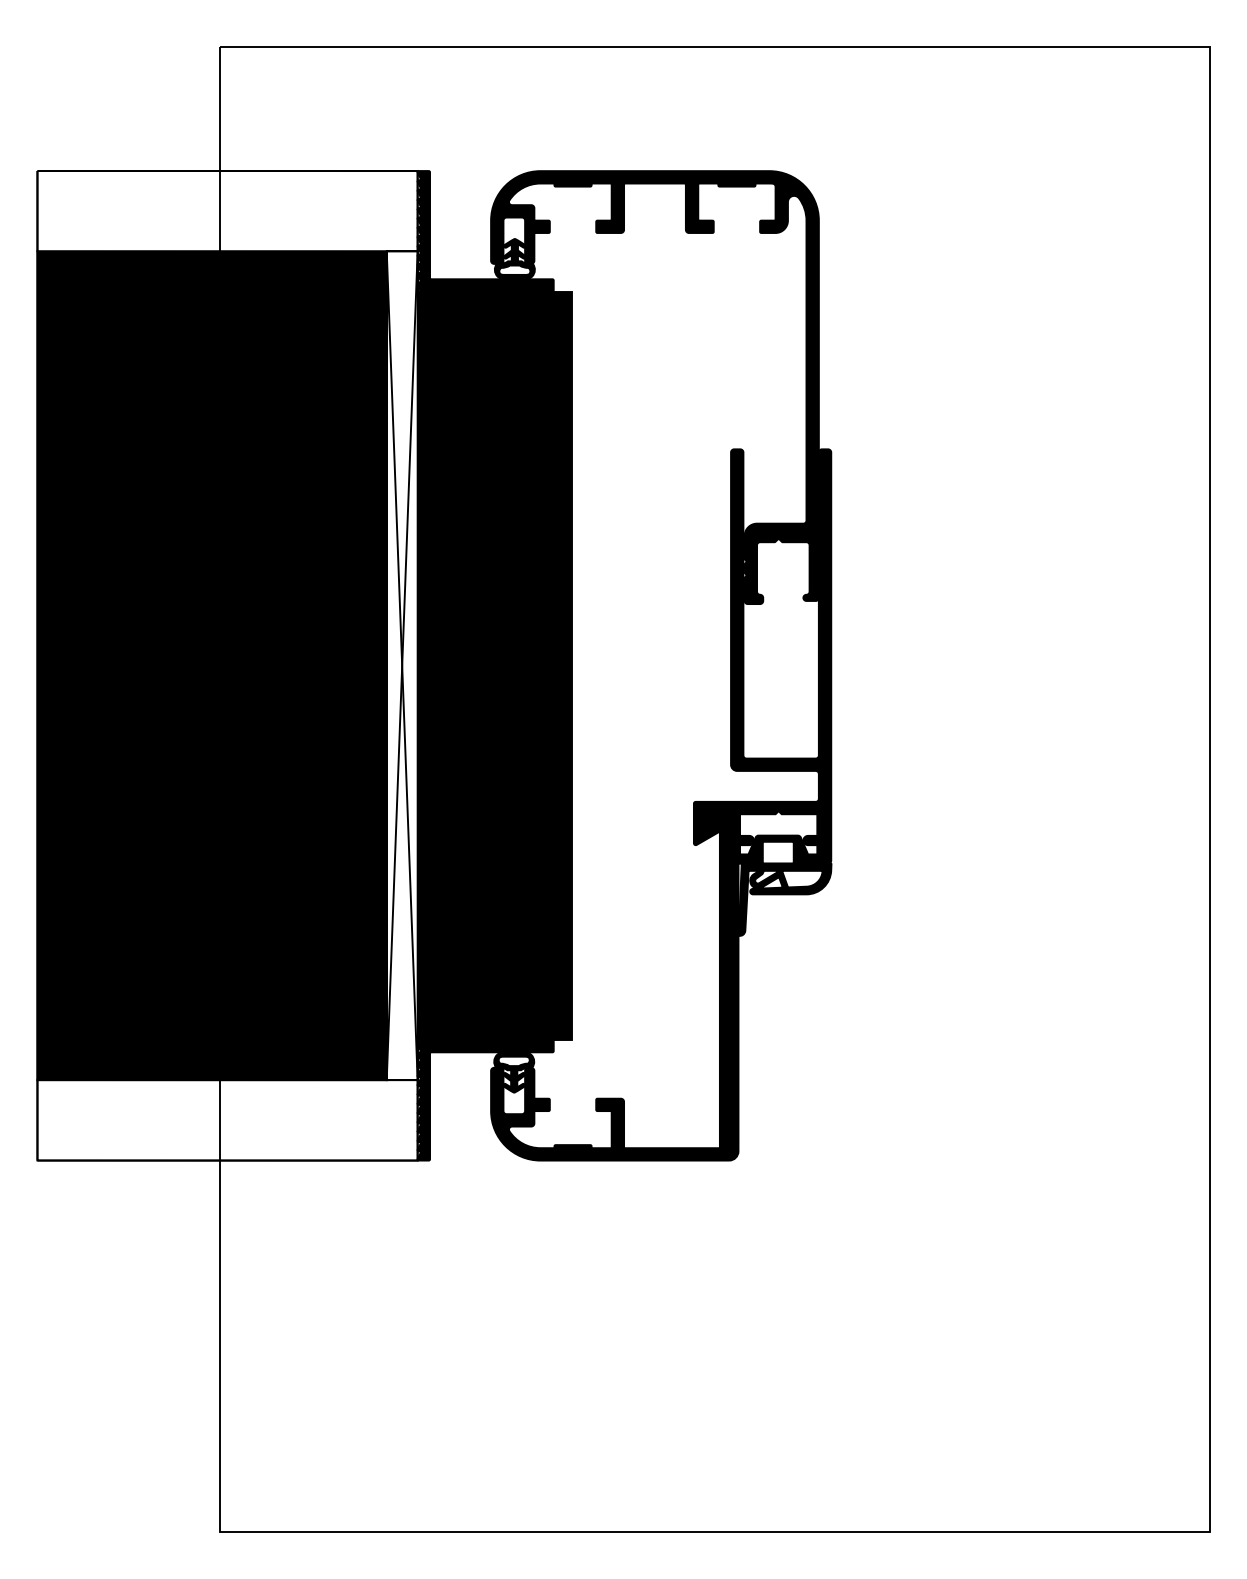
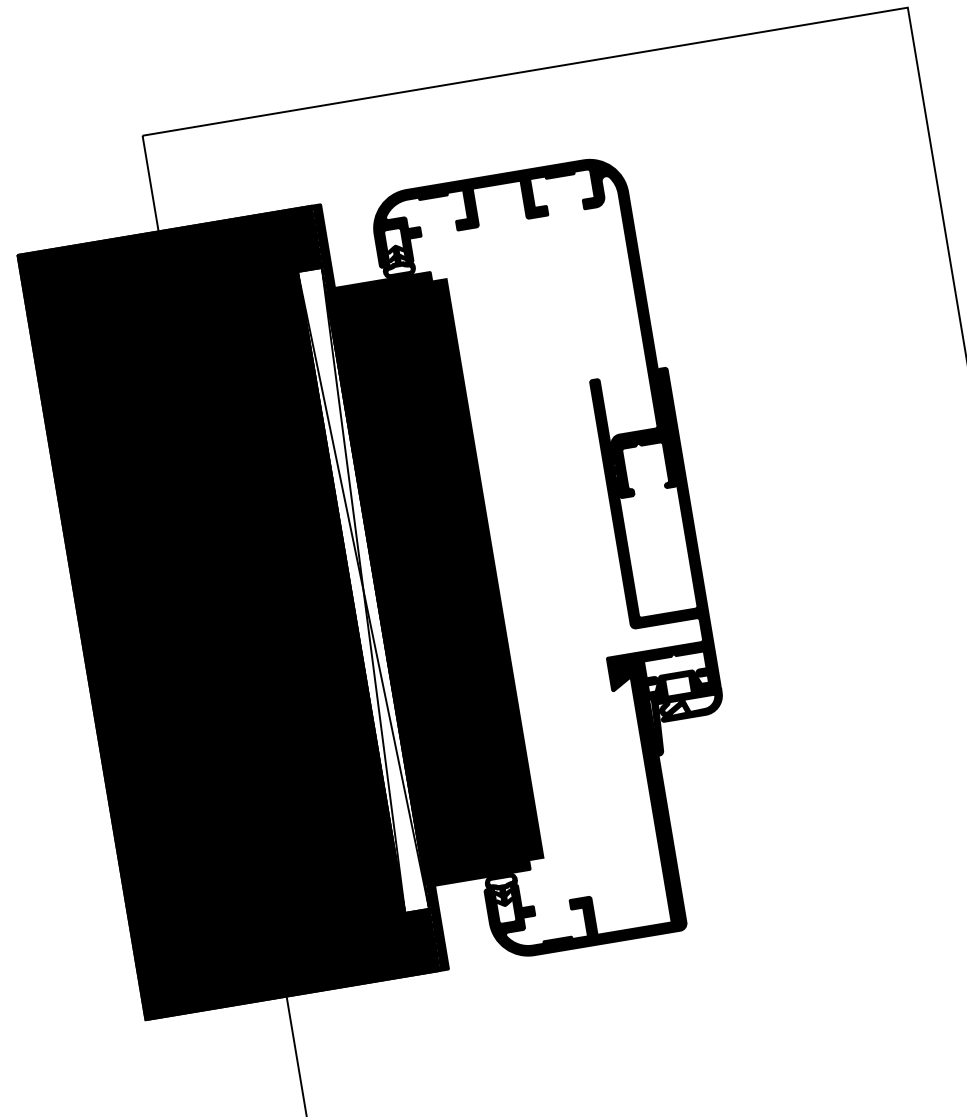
fill: (227, 211) -> (169, 261), added
fill: (227, 1120) -> (287, 964), added

